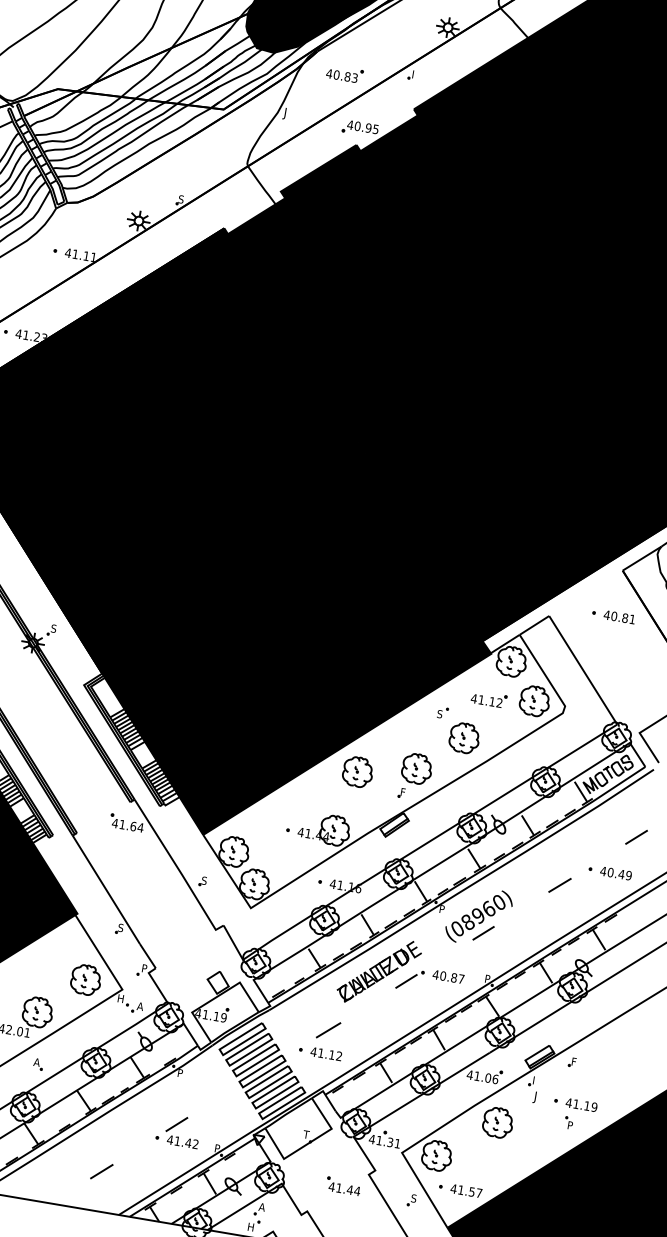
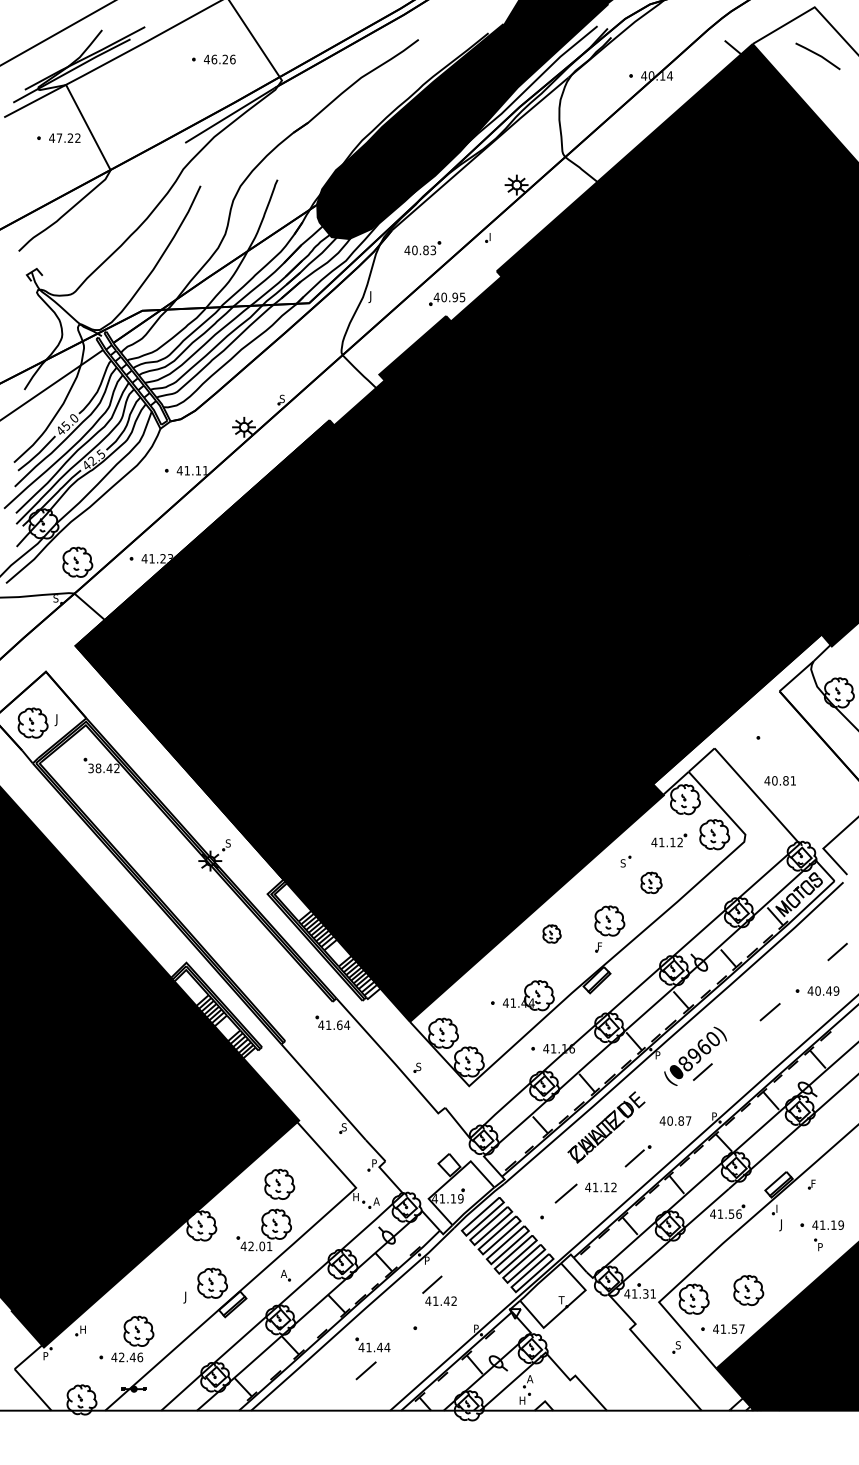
text: (618, 616) -> (779, 780), moved
part: (464, 737) -> (651, 882), size x0.7
part: (357, 771) -> (551, 933), size x0.6
part: (86, 979) -> (279, 1183), moved
part: (409, 979) -> (637, 1156), moved
text: (325, 1054) -> (600, 1187), moved
text: (488, 1077) -> (731, 1213), 41.06 -> 41.56
part: (497, 1122) -> (748, 1290), moved
part: (179, 1136) -> (436, 1296), moved
part: (343, 1185) -> (372, 1344), moved

